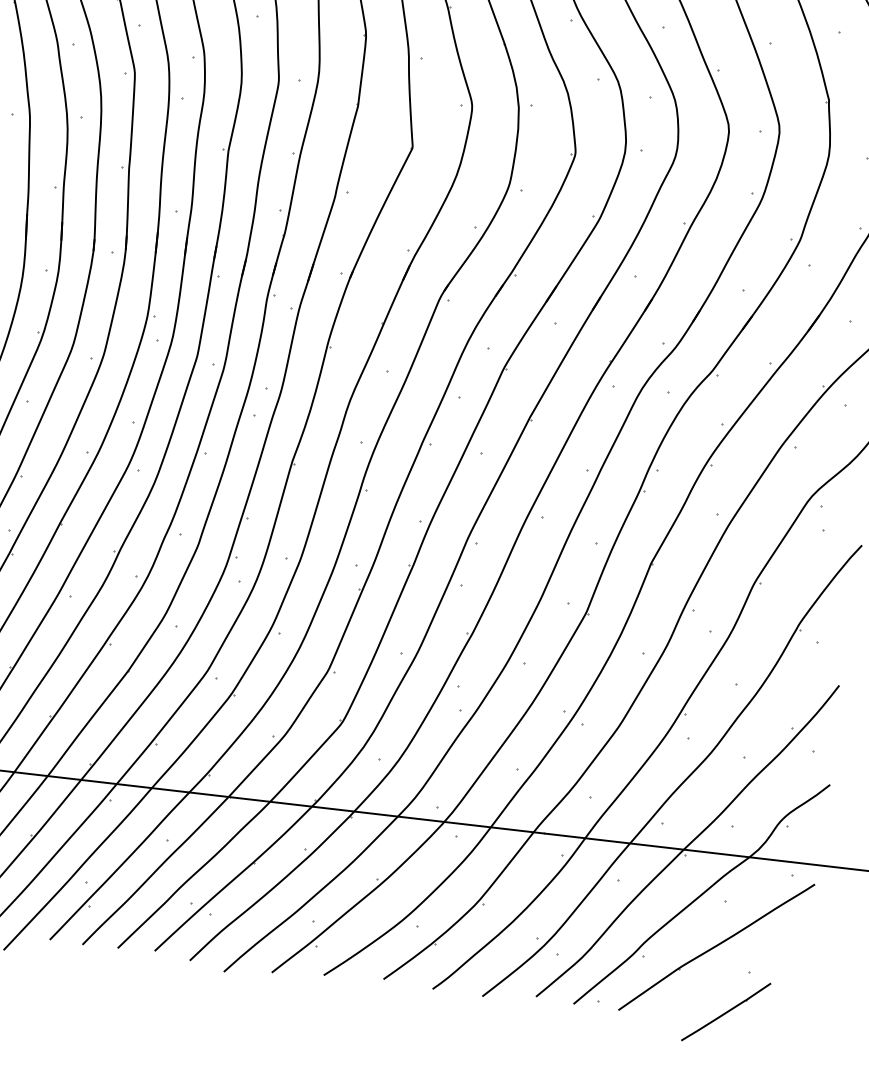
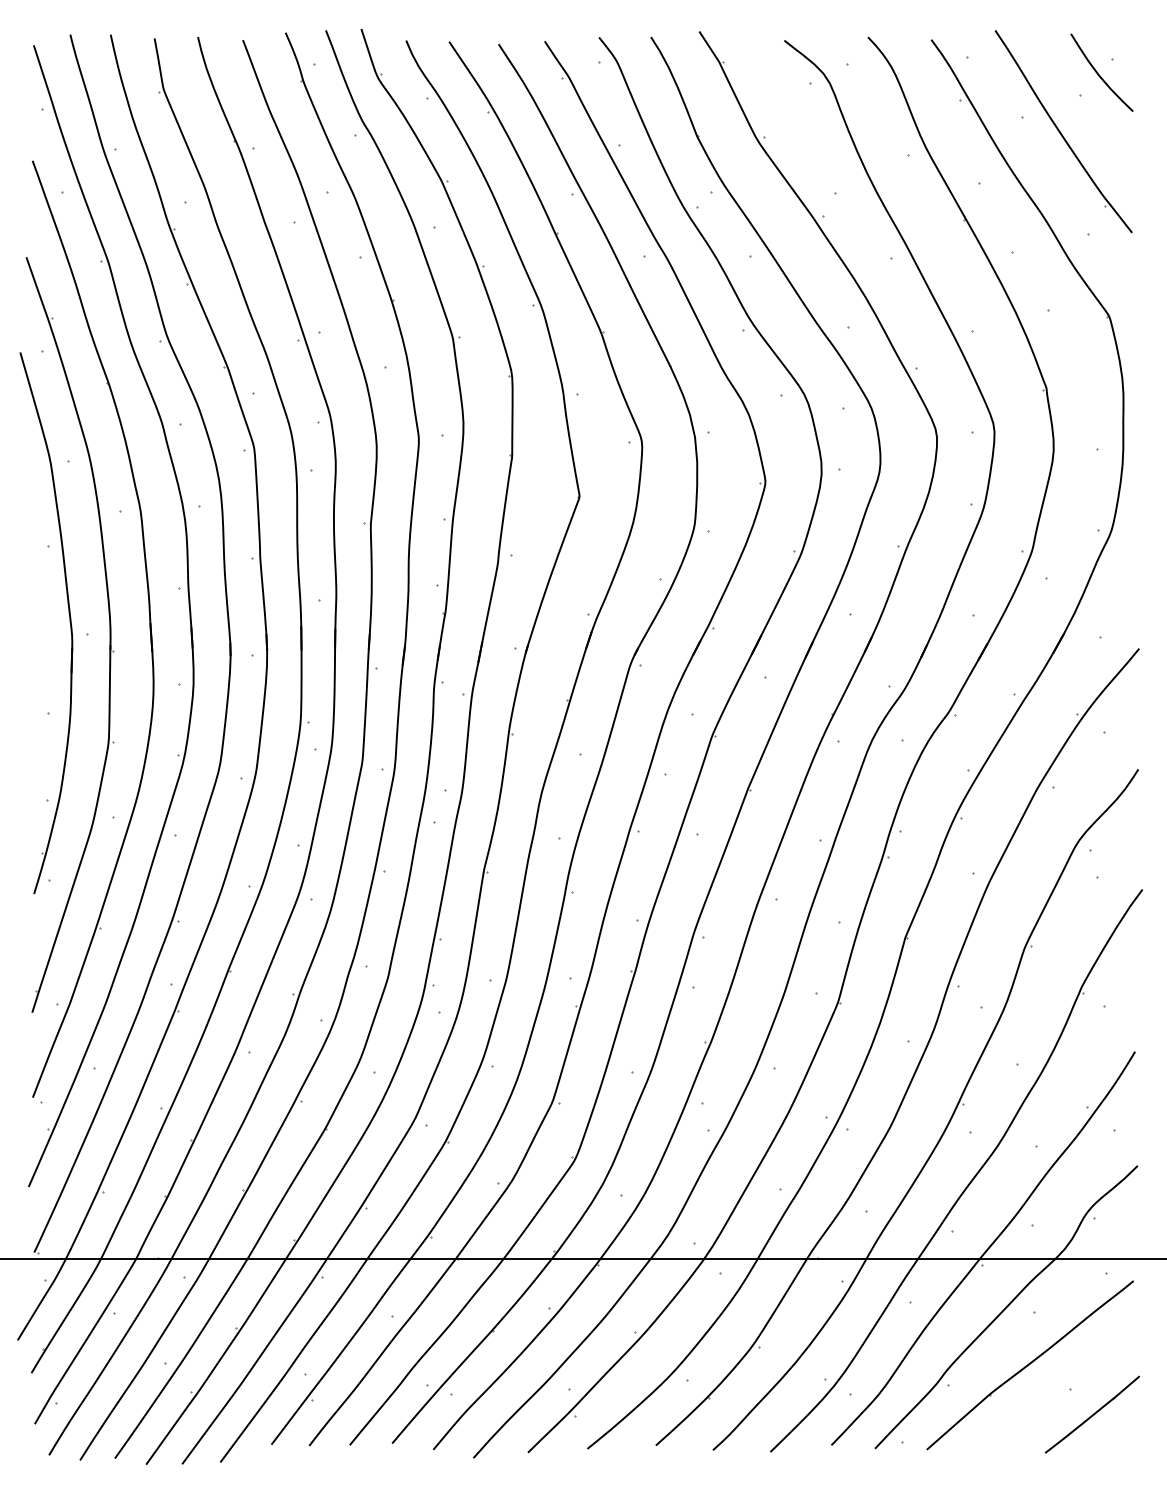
line: (726, 1011) -> (1092, 1414), moved

